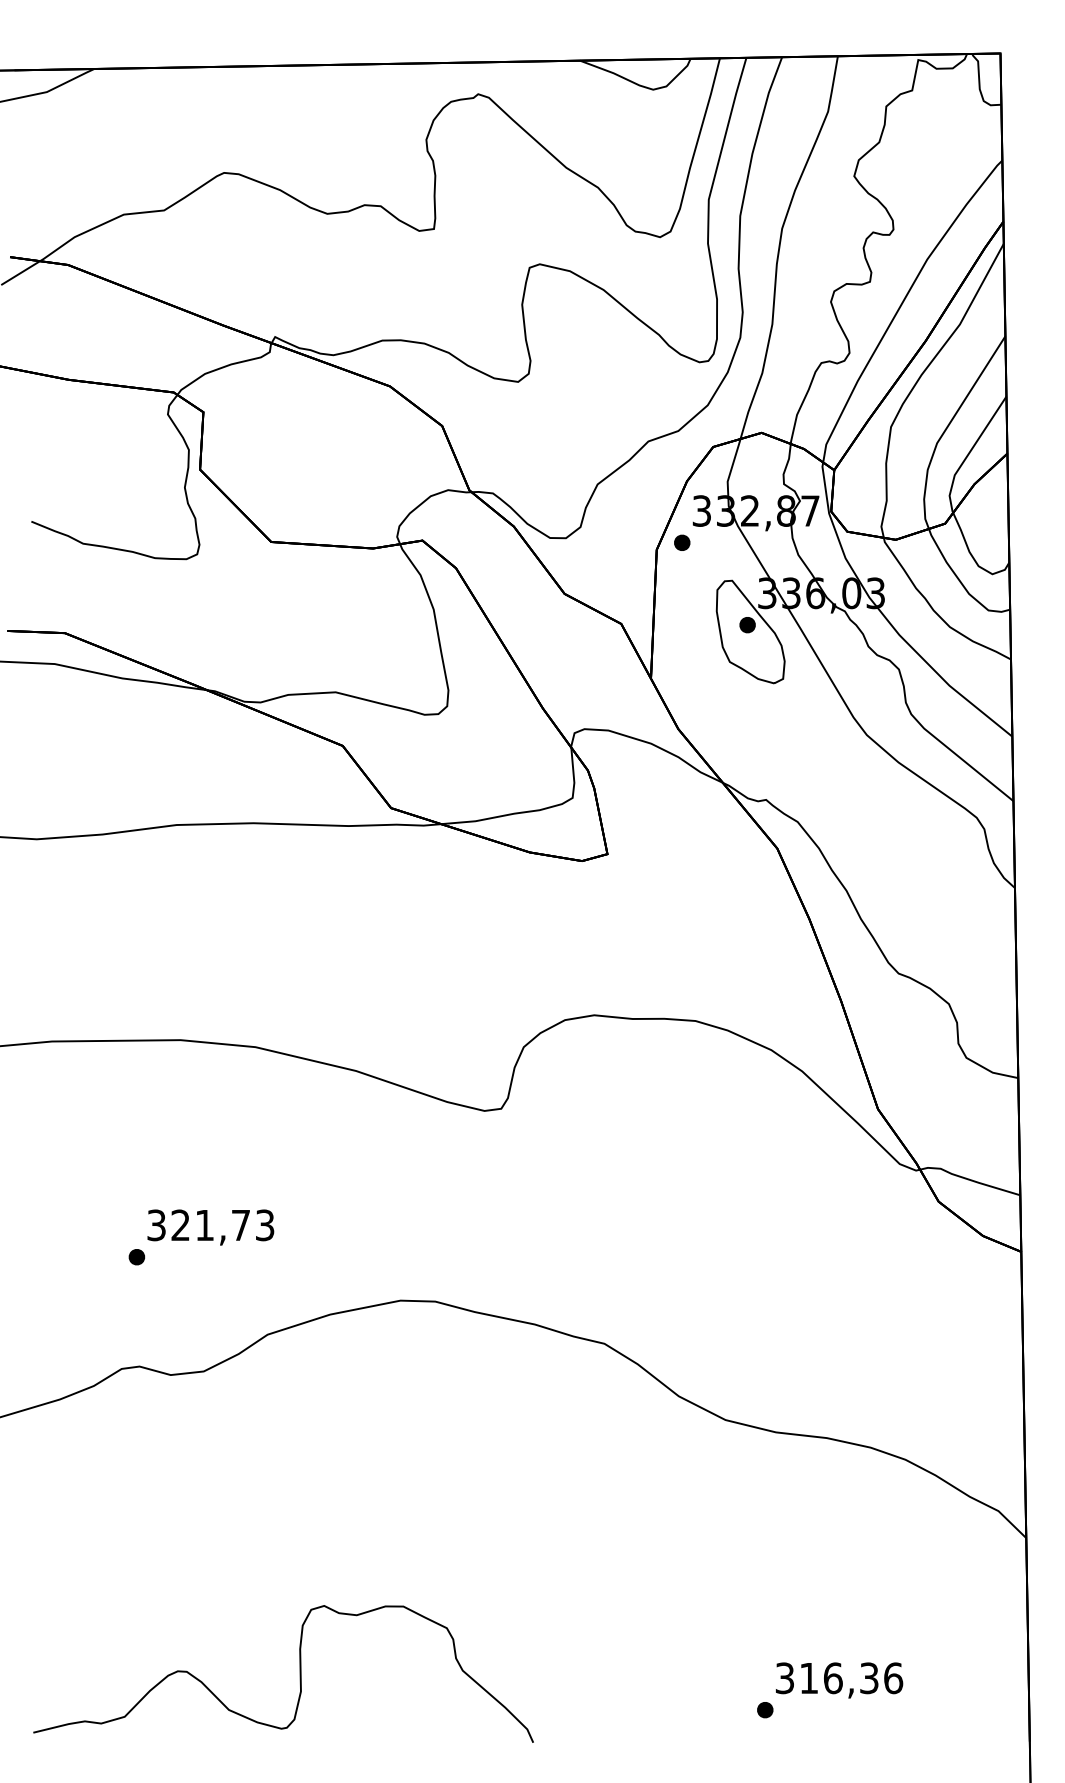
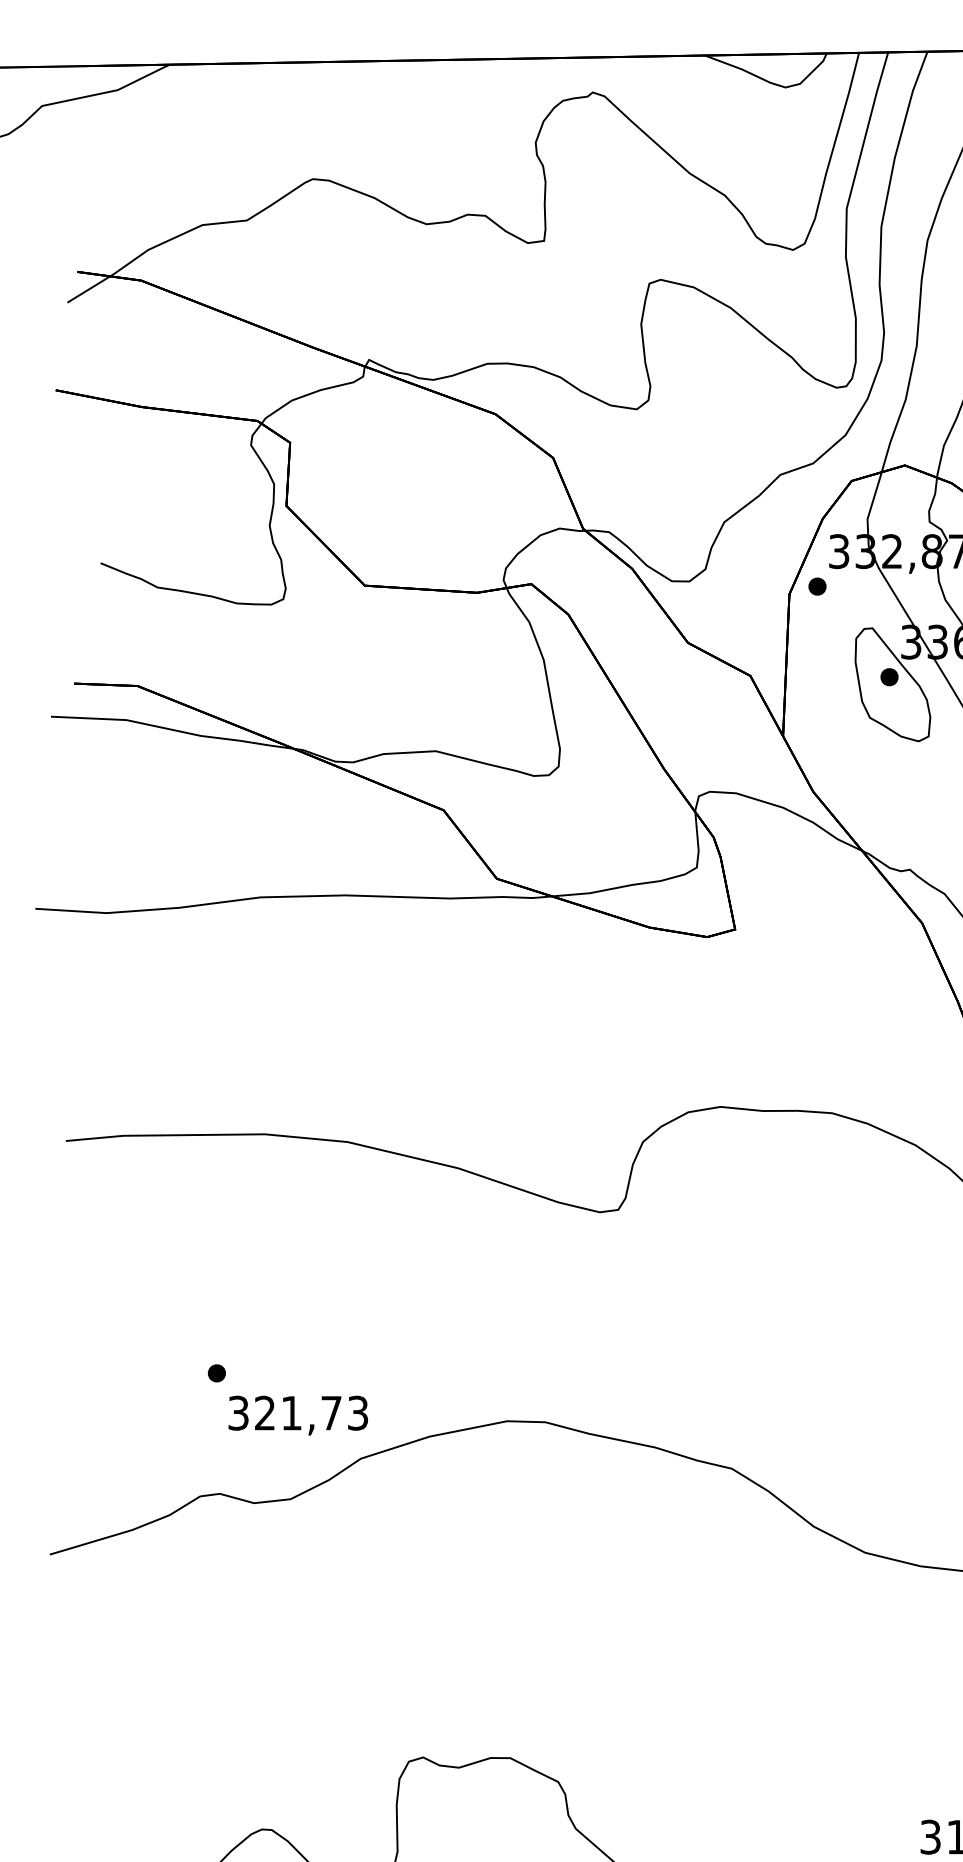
text: (210, 1227) -> (297, 1415), moved

